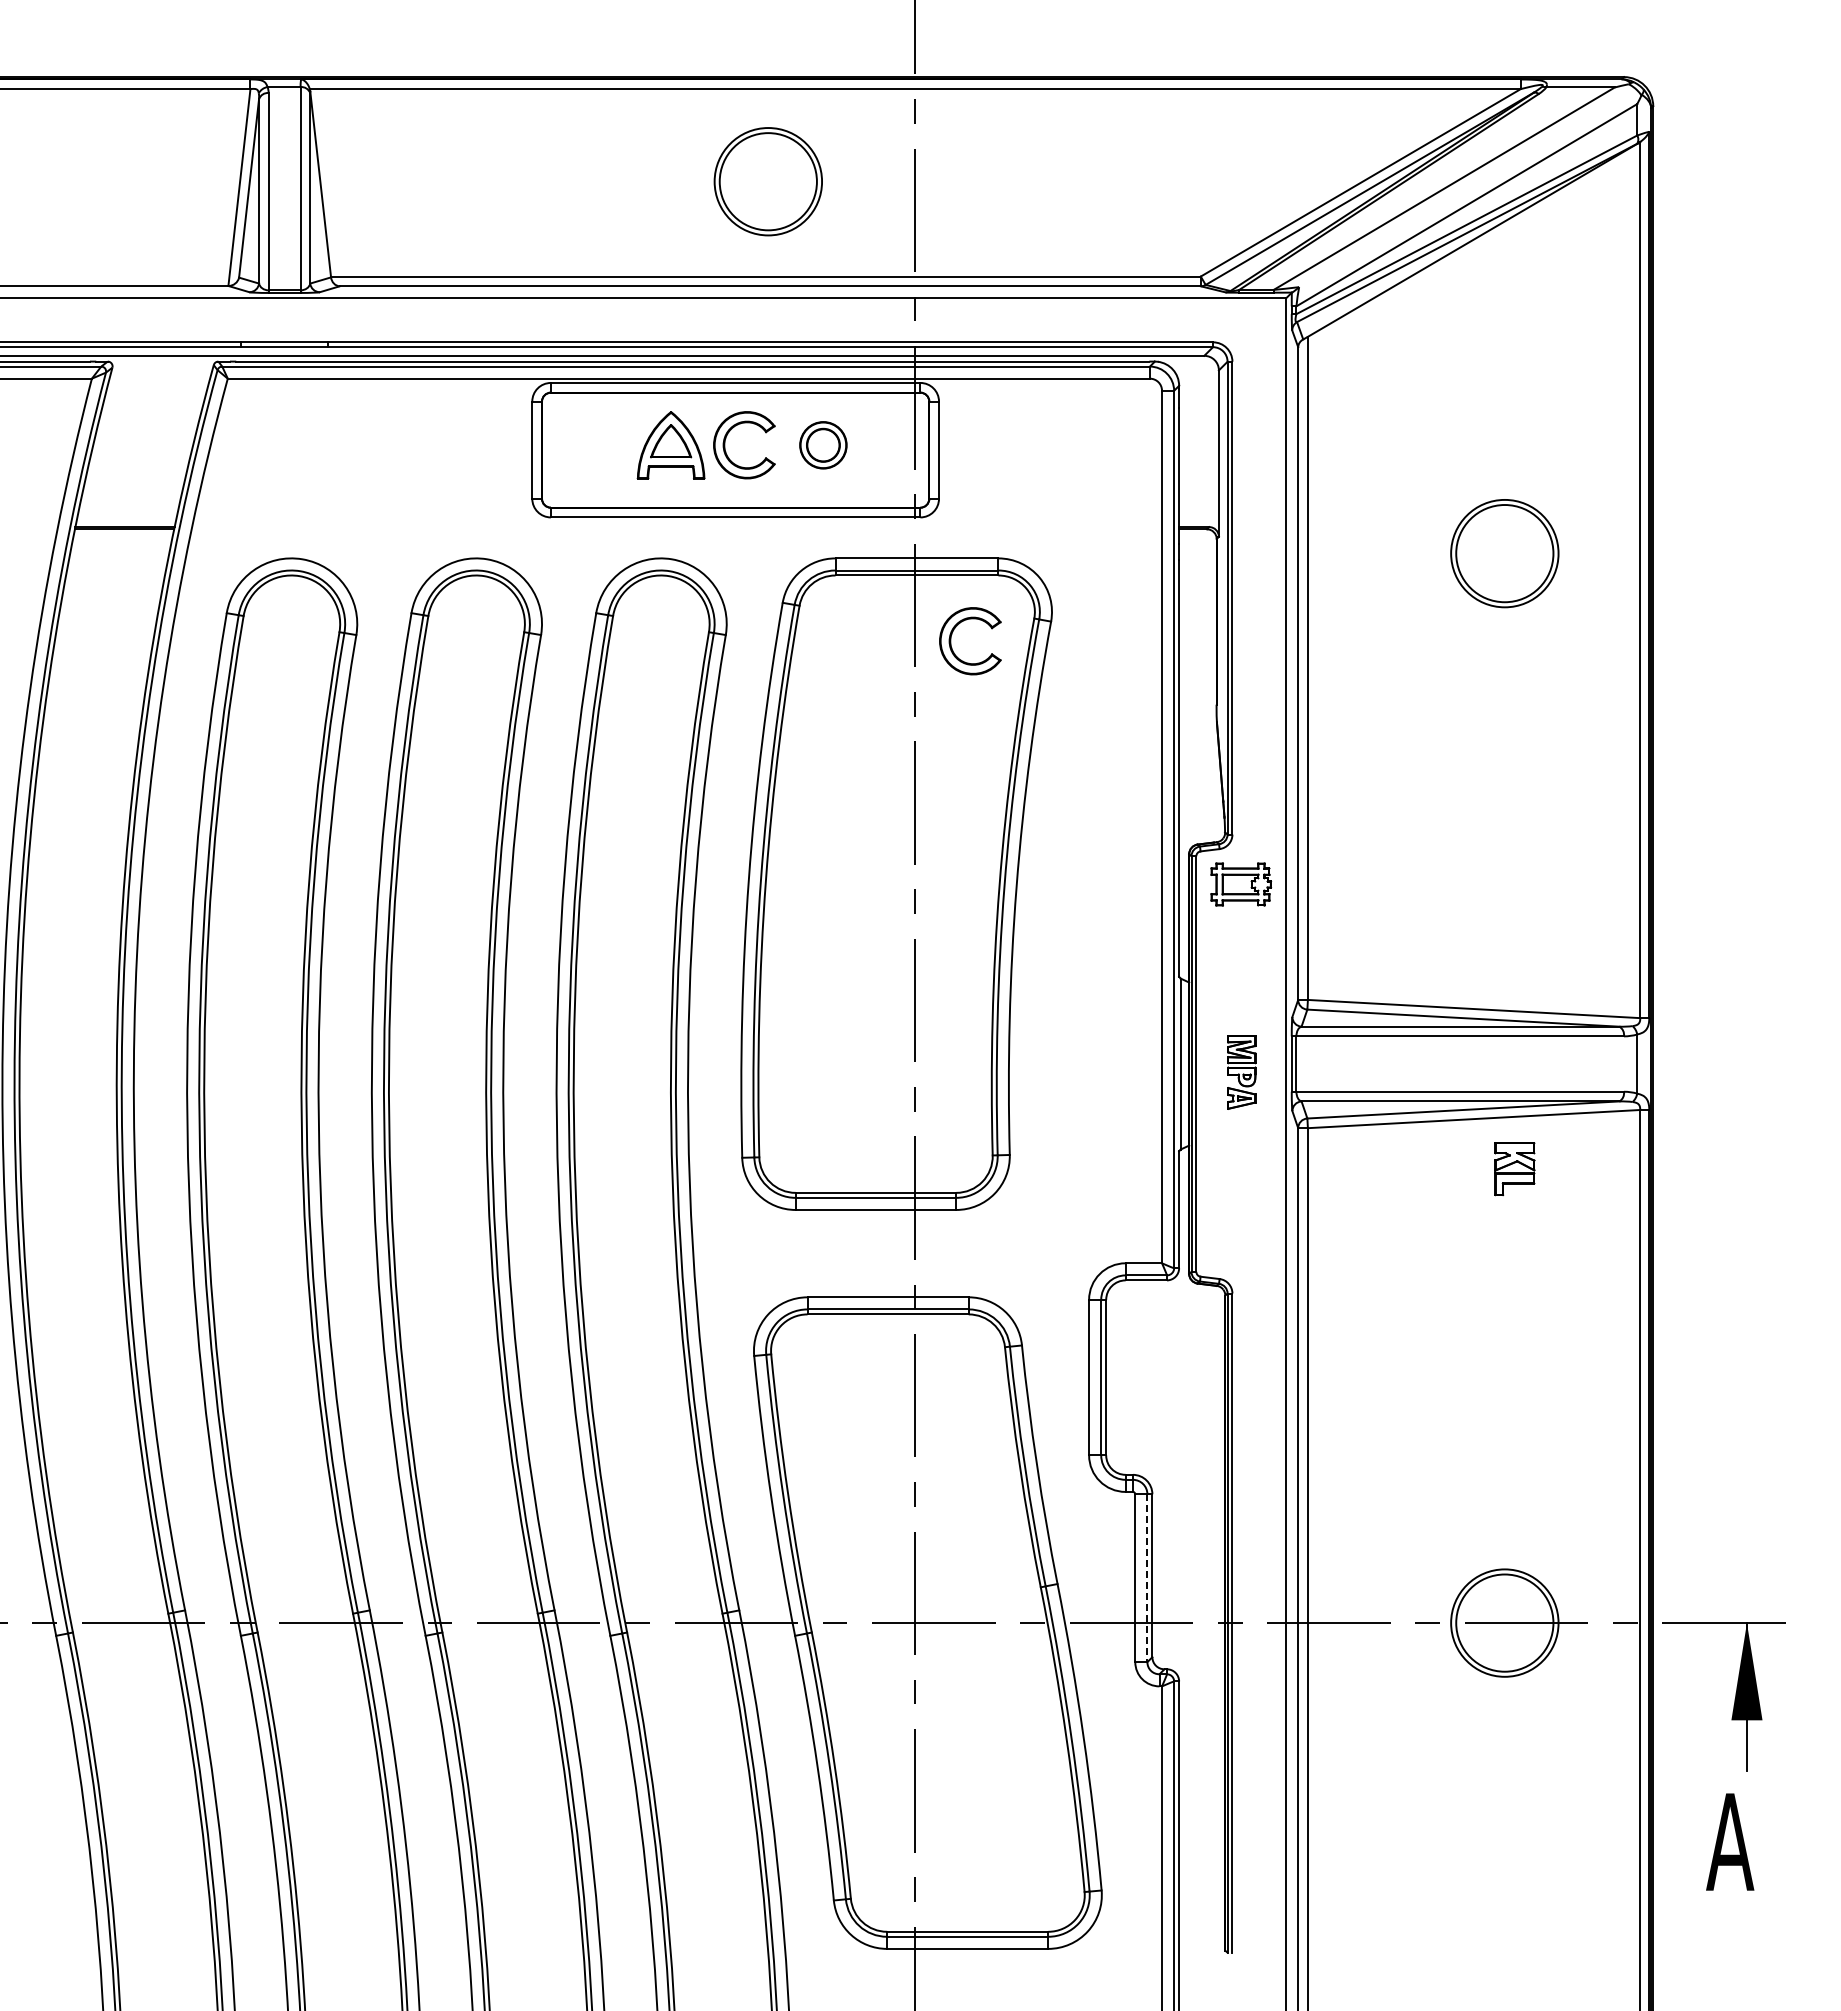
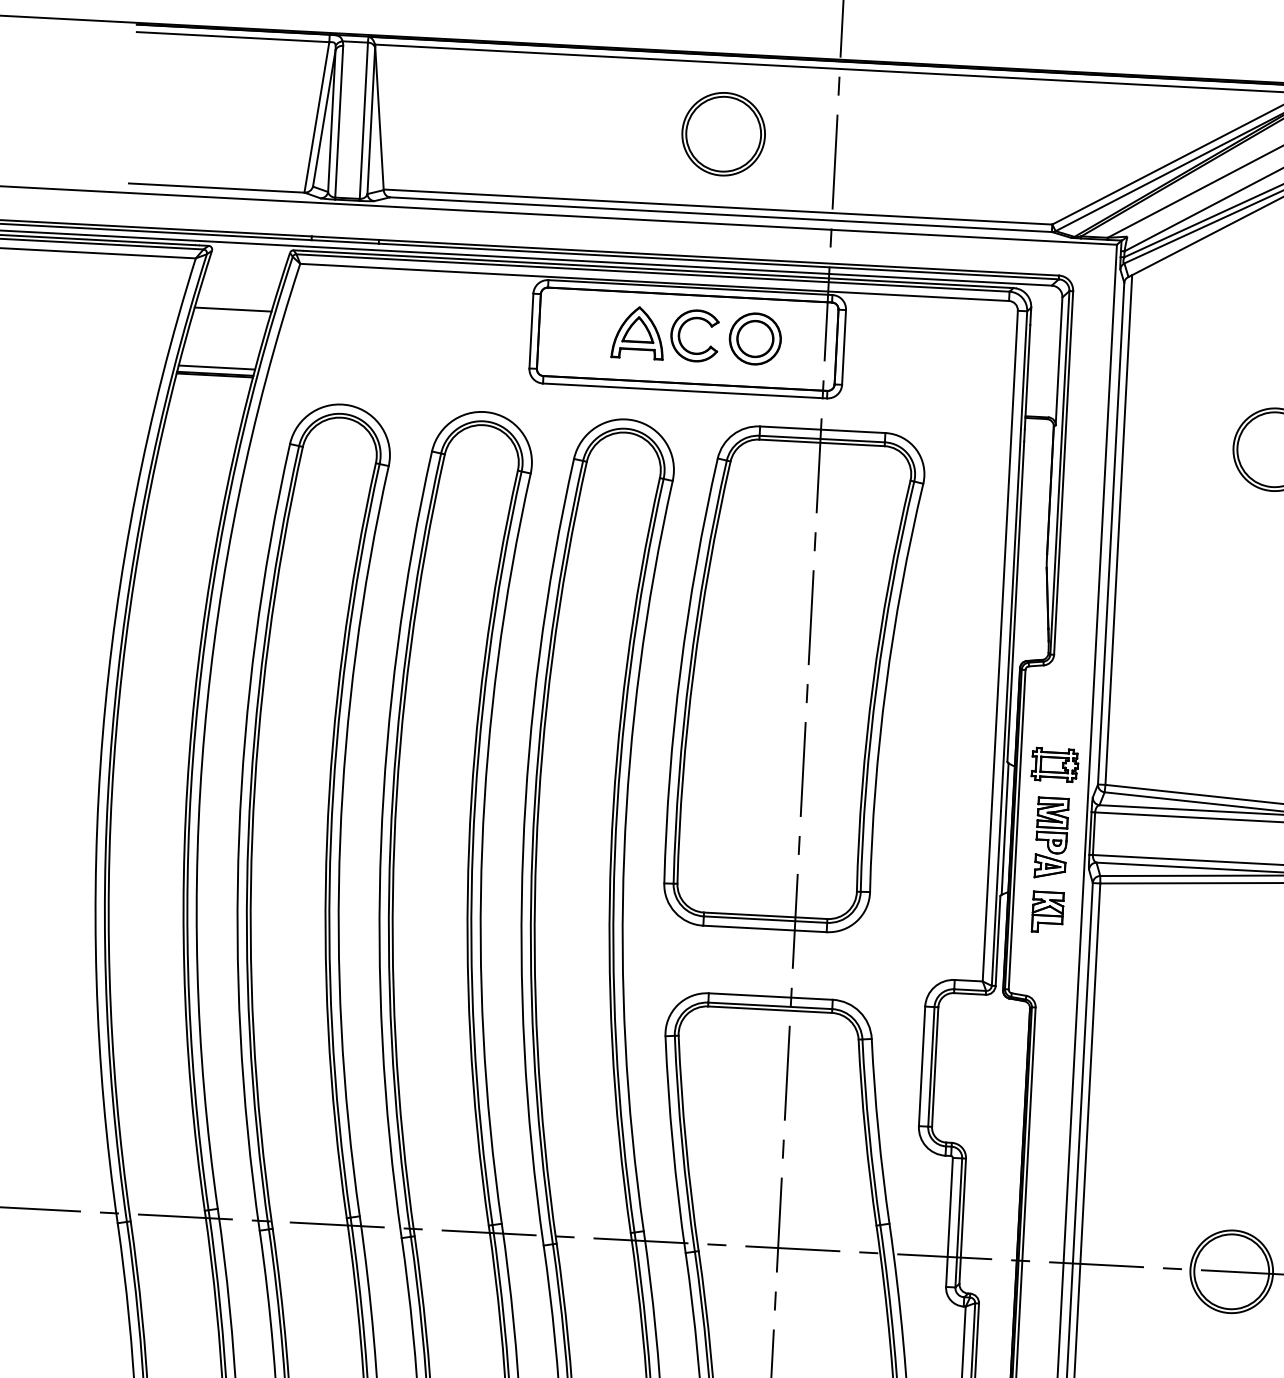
line: (143, 442) -> (232, 309), added
part: (823, 445) -> (755, 339), size x1.43
line: (126, 518) -> (216, 367), added
part: (952, 647) -> (846, 499), removed
part: (1241, 884) -> (1055, 764), moved
part: (1241, 1072) -> (1051, 837), size x1.43
part: (1514, 1169) -> (1047, 912), moved
line: (1147, 1578) -> (958, 1223), dashed -> solid

